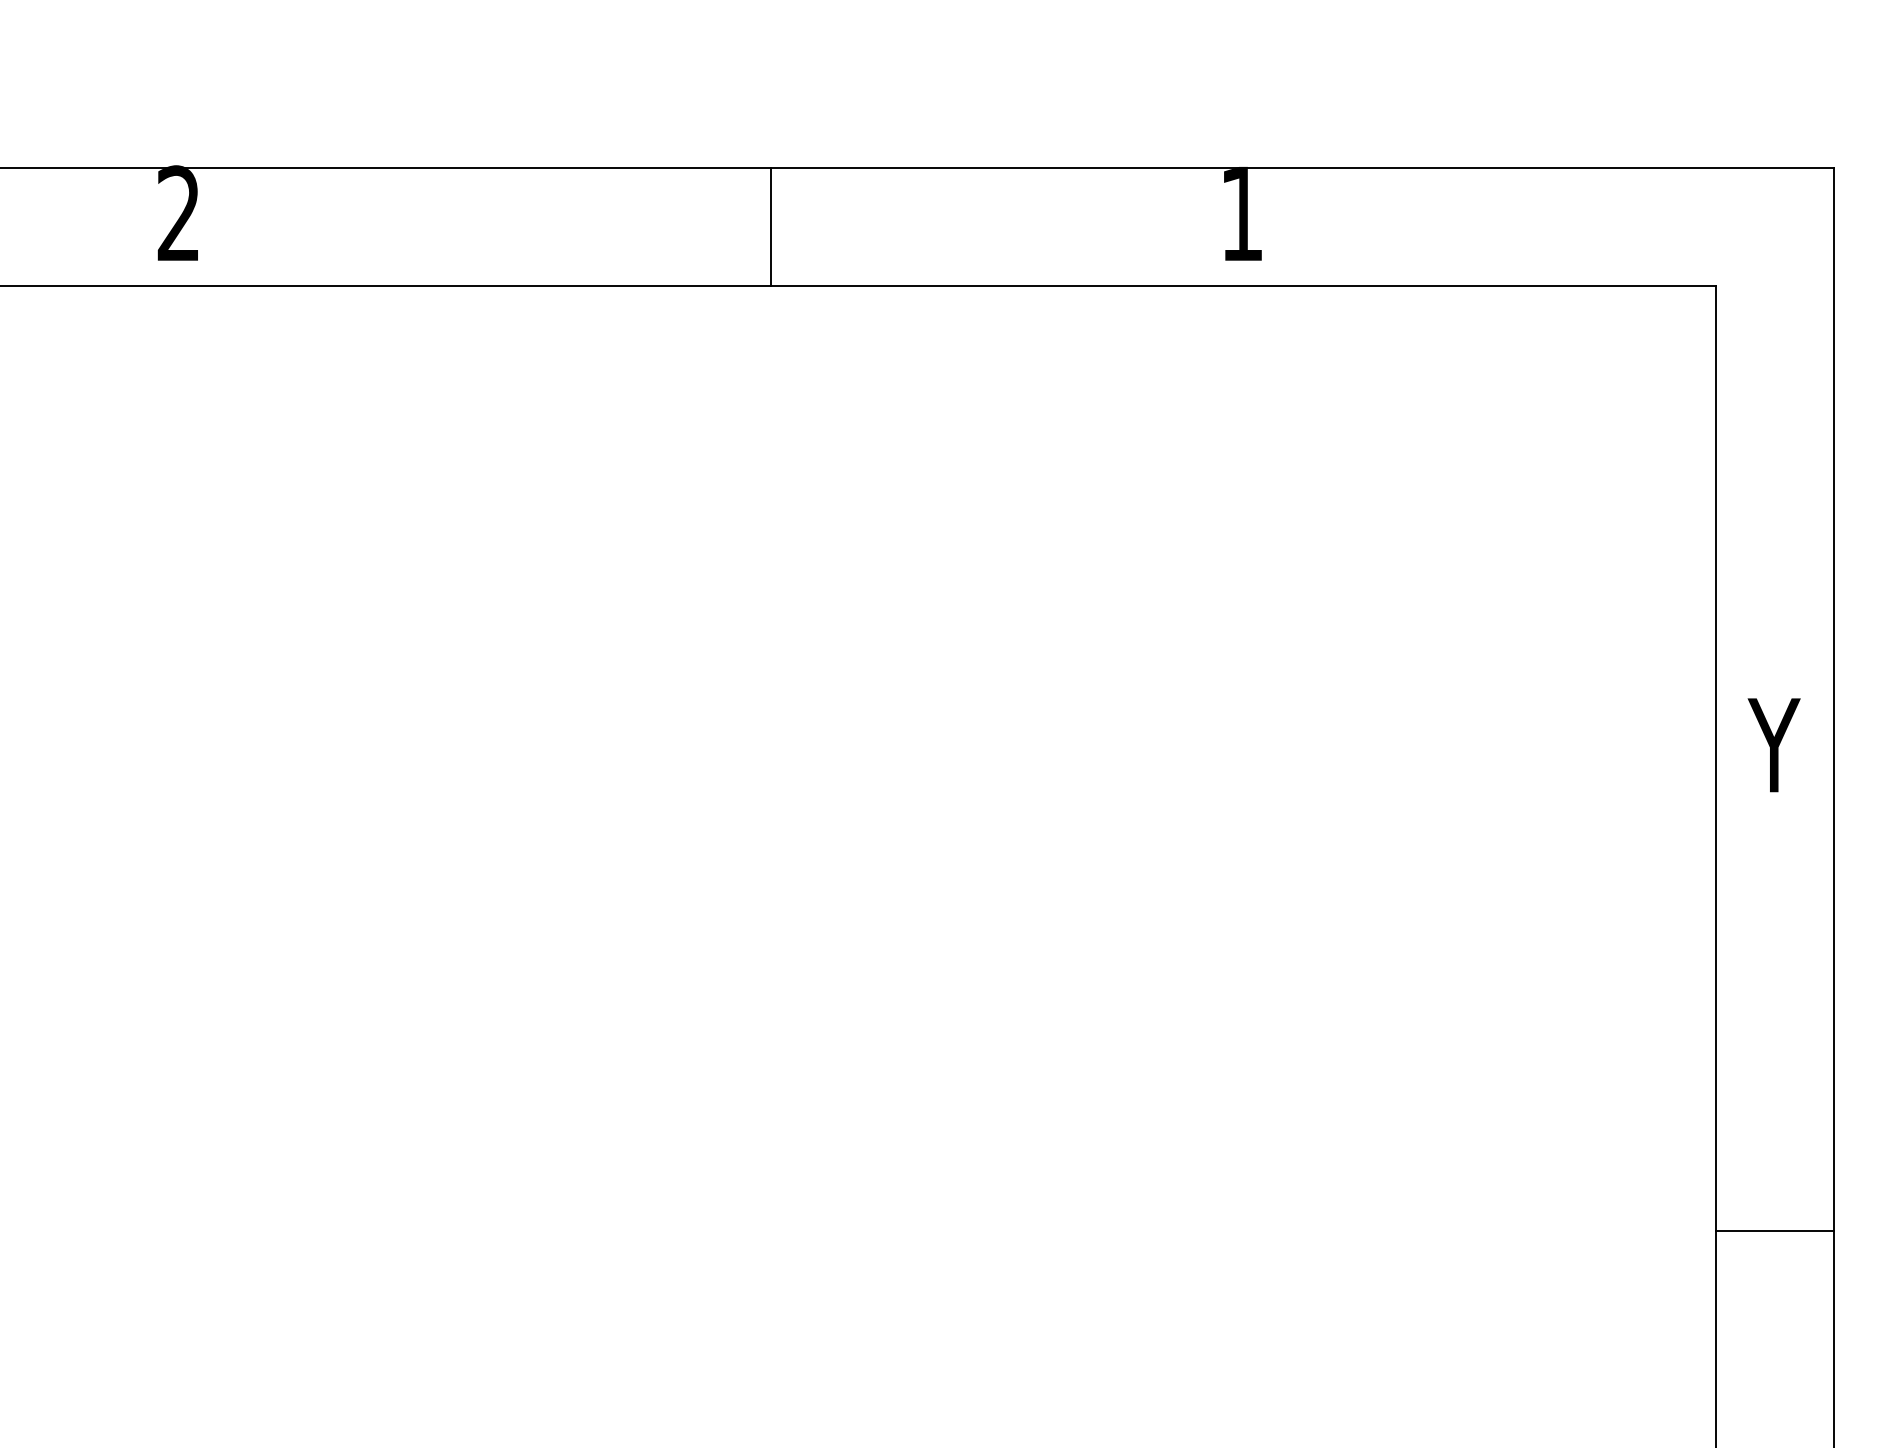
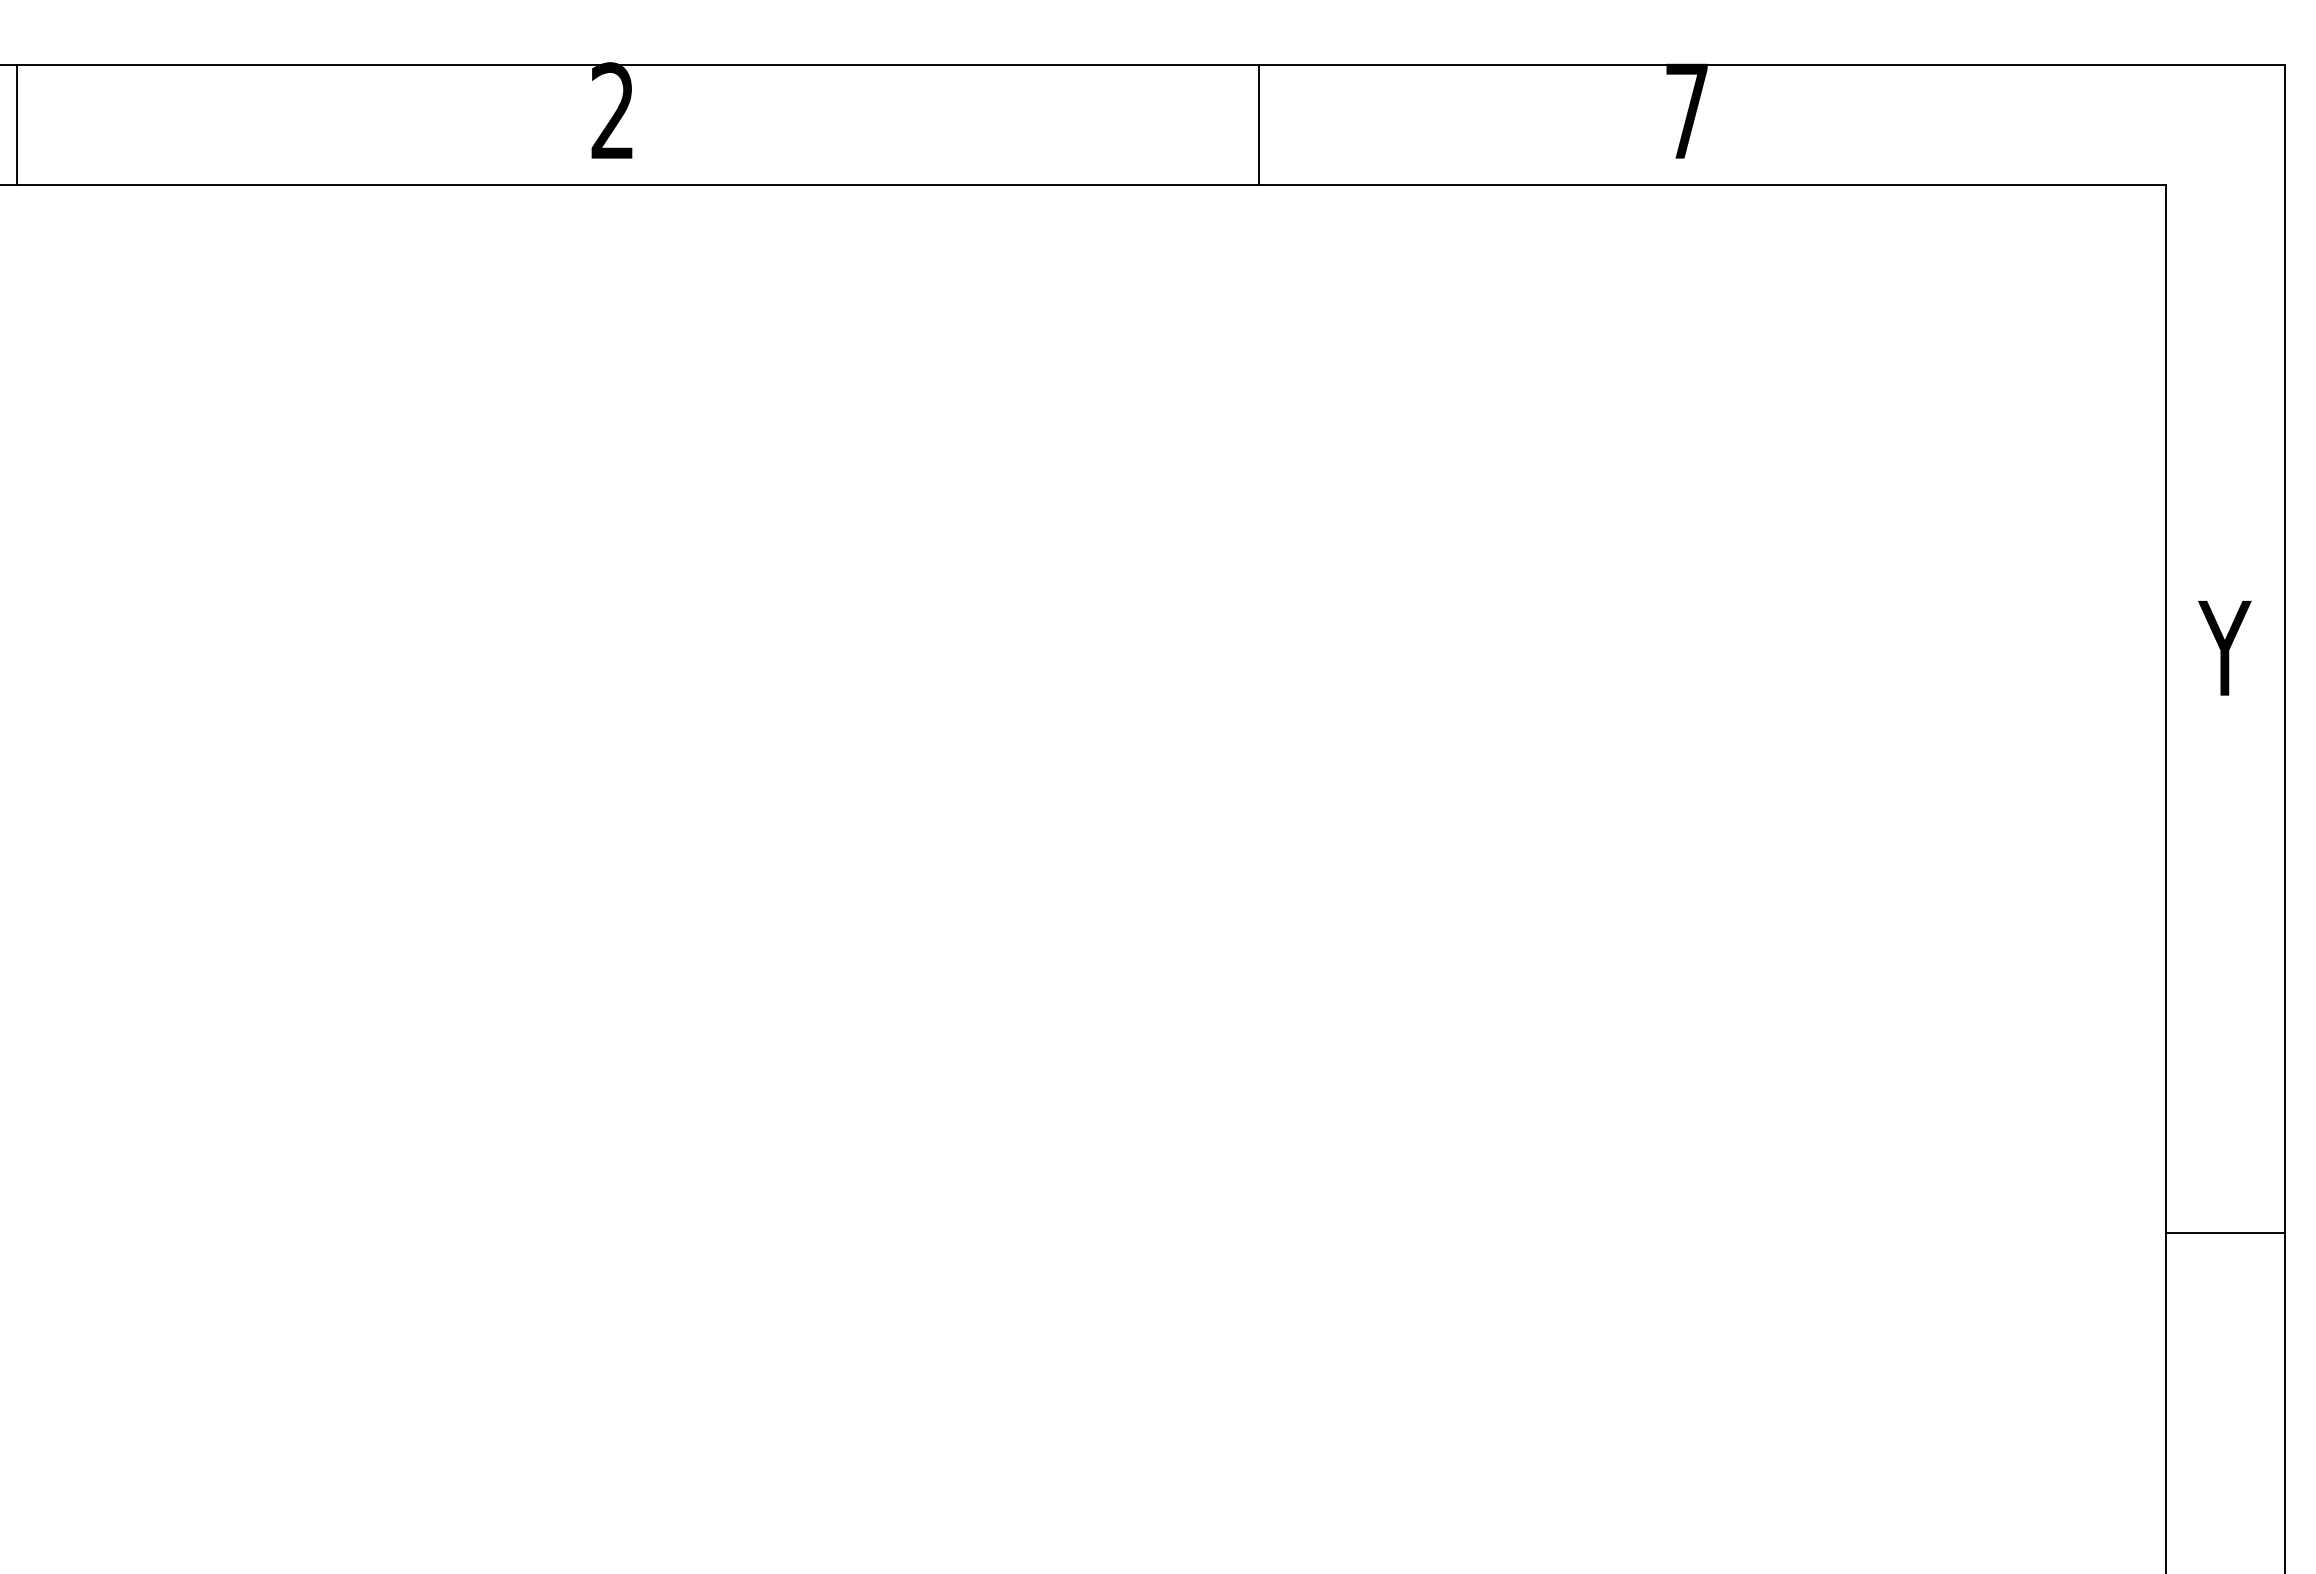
text: (1241, 213) -> (1686, 110), 1 -> 7
line: (770, 226) -> (1258, 124), moved
line: (1773, 1231) -> (2224, 1233), moved

